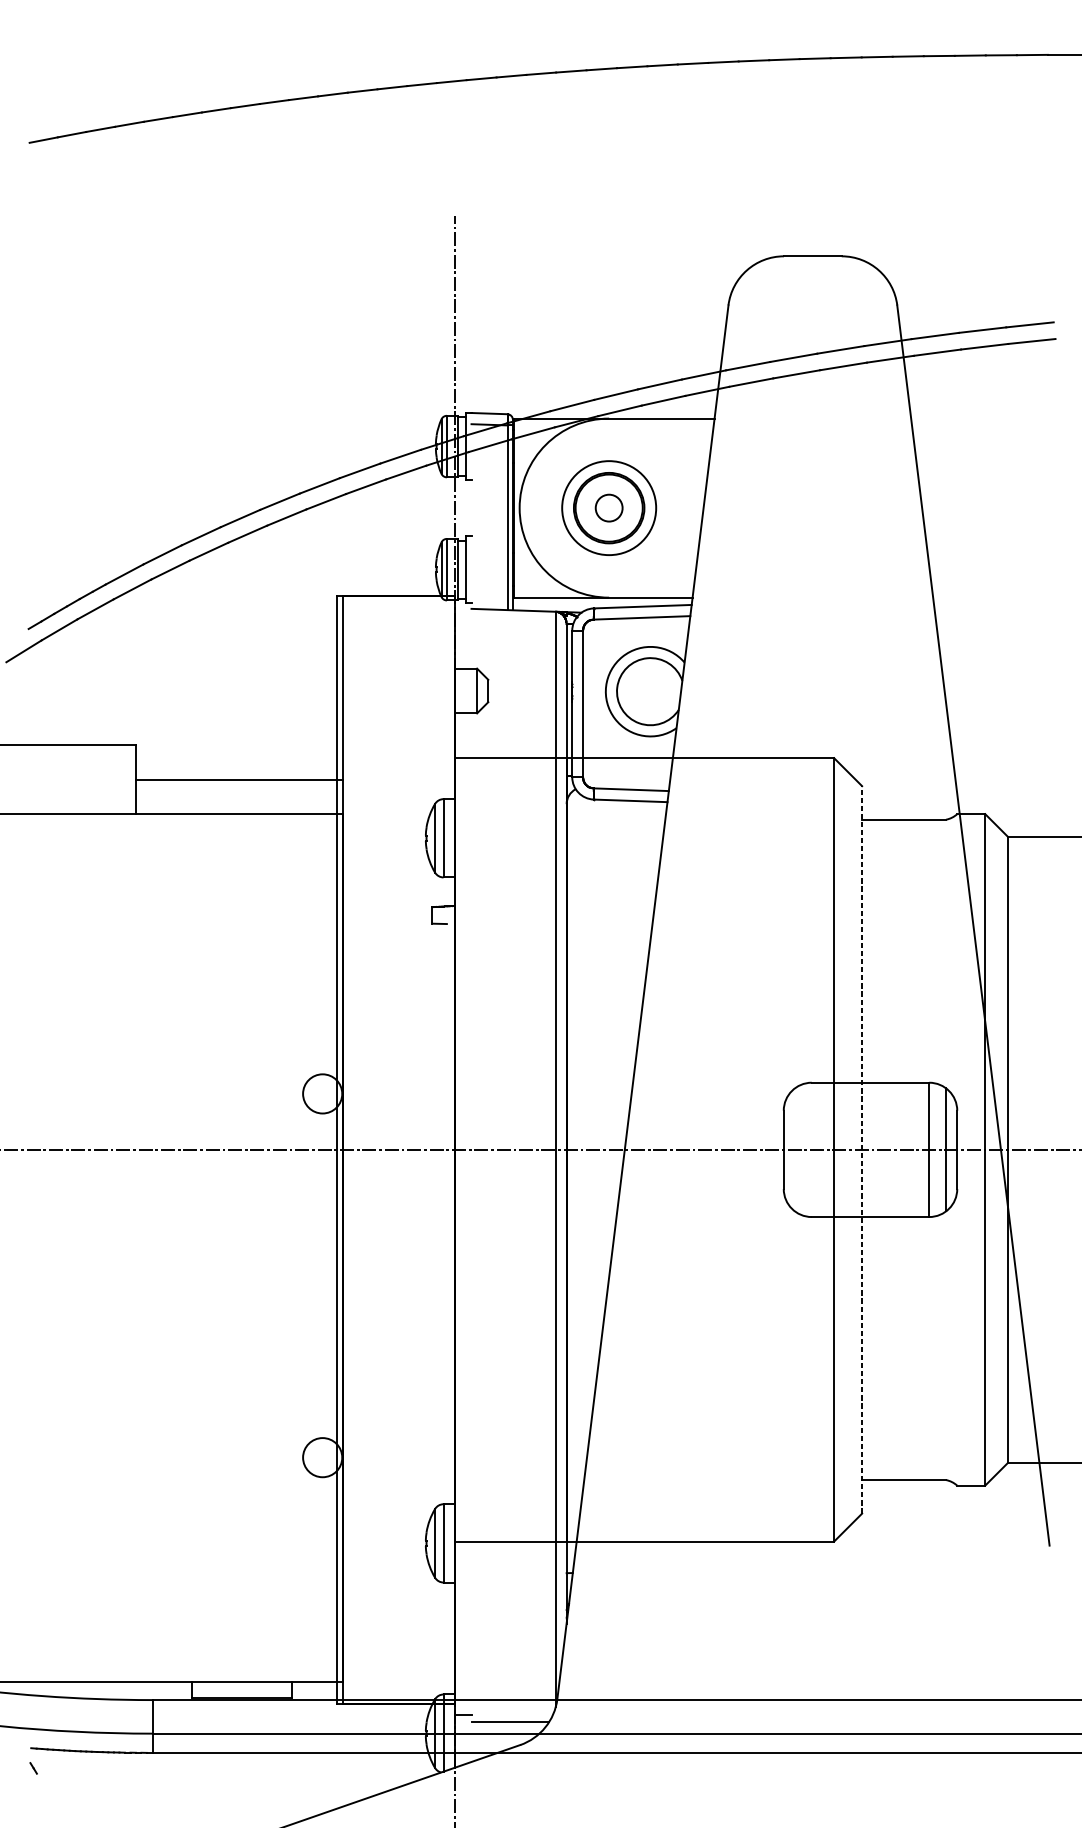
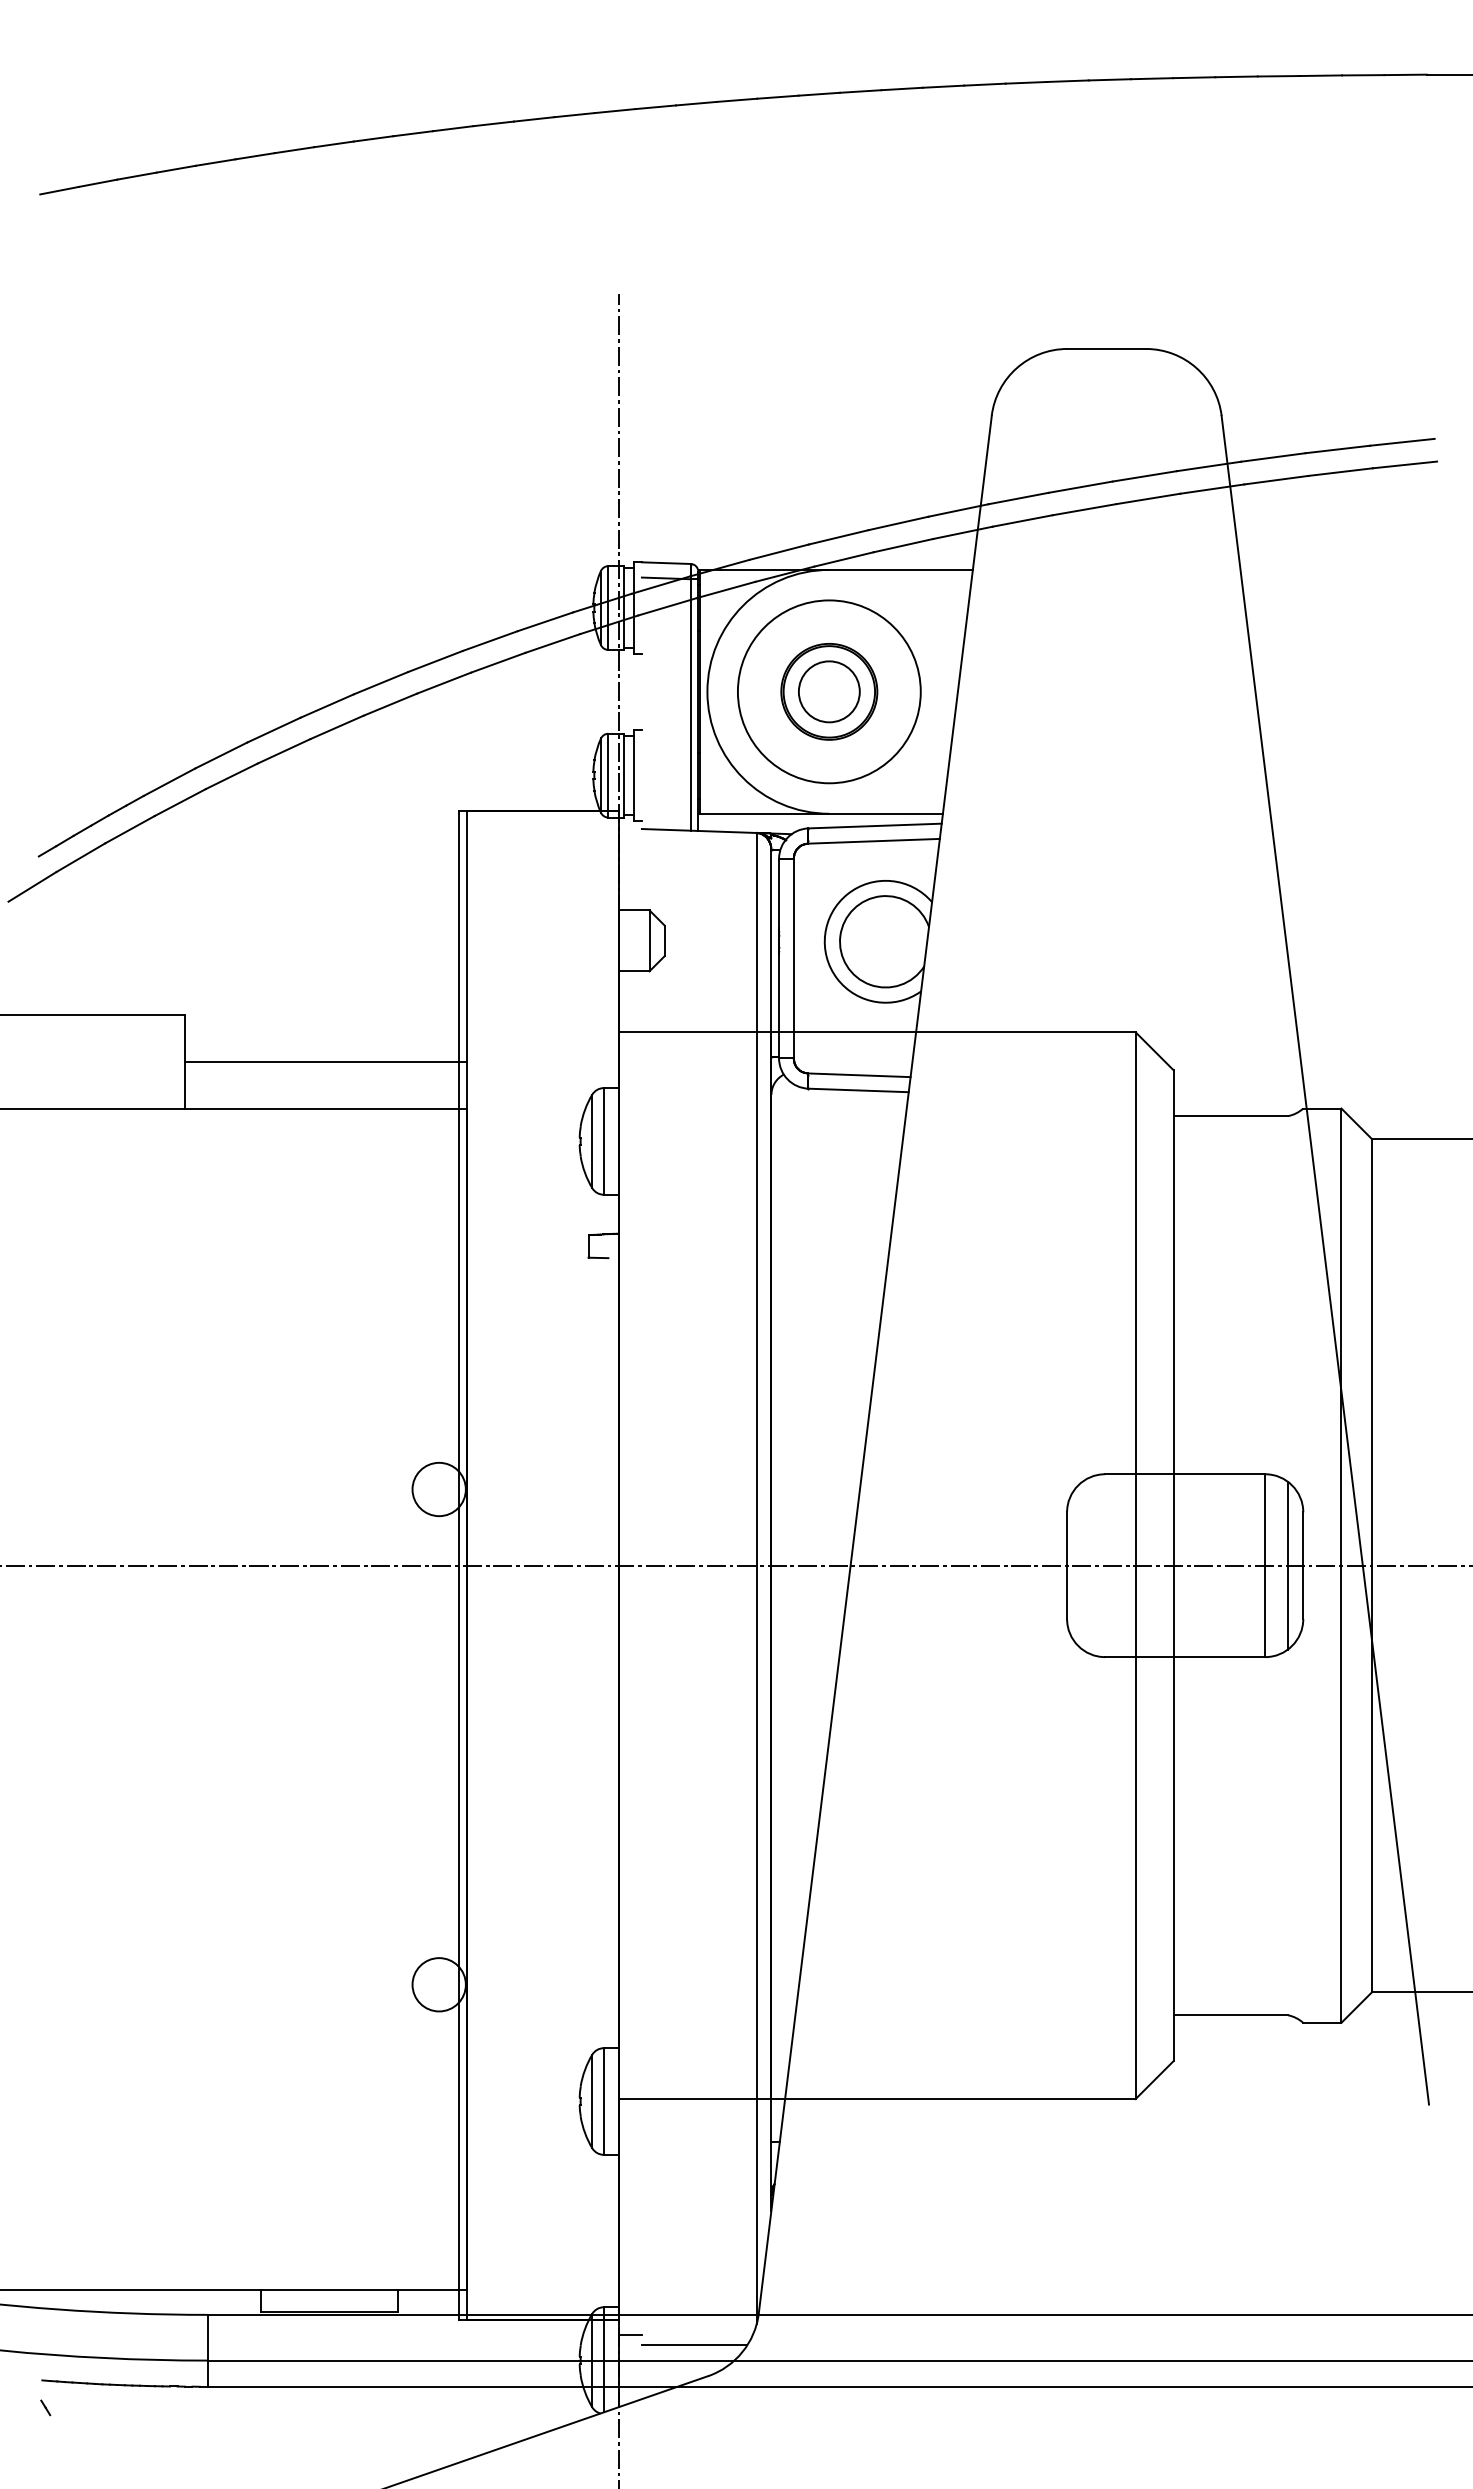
circle: (608, 507) -> (828, 691), size x1.43
circle: (608, 507) -> (828, 691), size x1.67
line: (861, 1149) -> (1173, 1565), dashed -> solid

